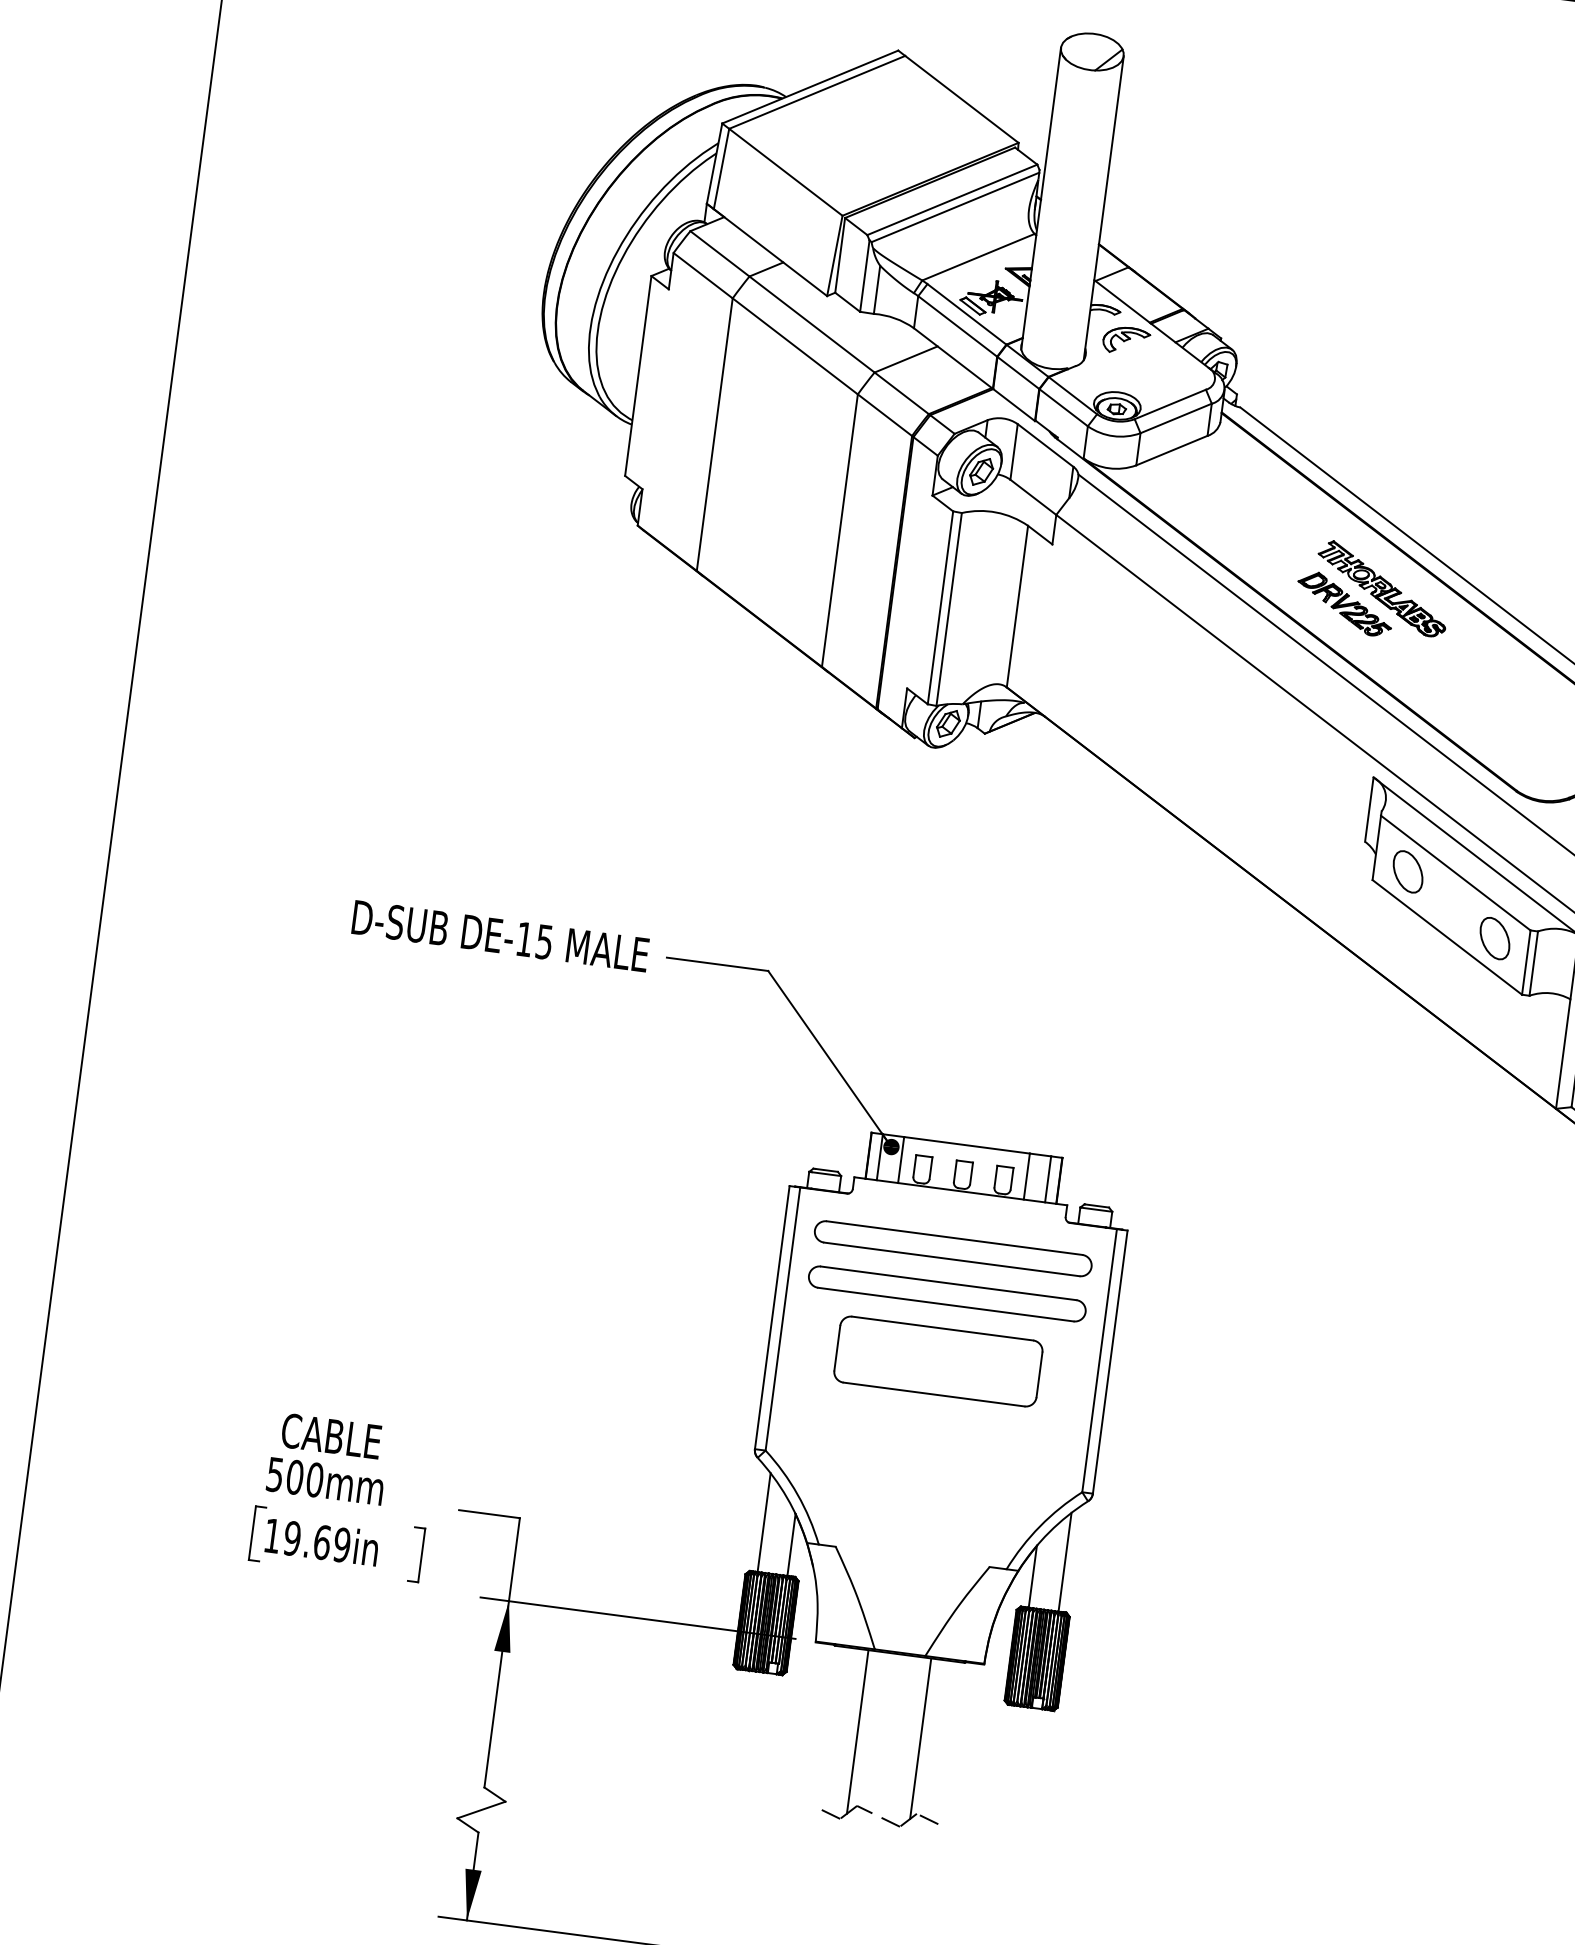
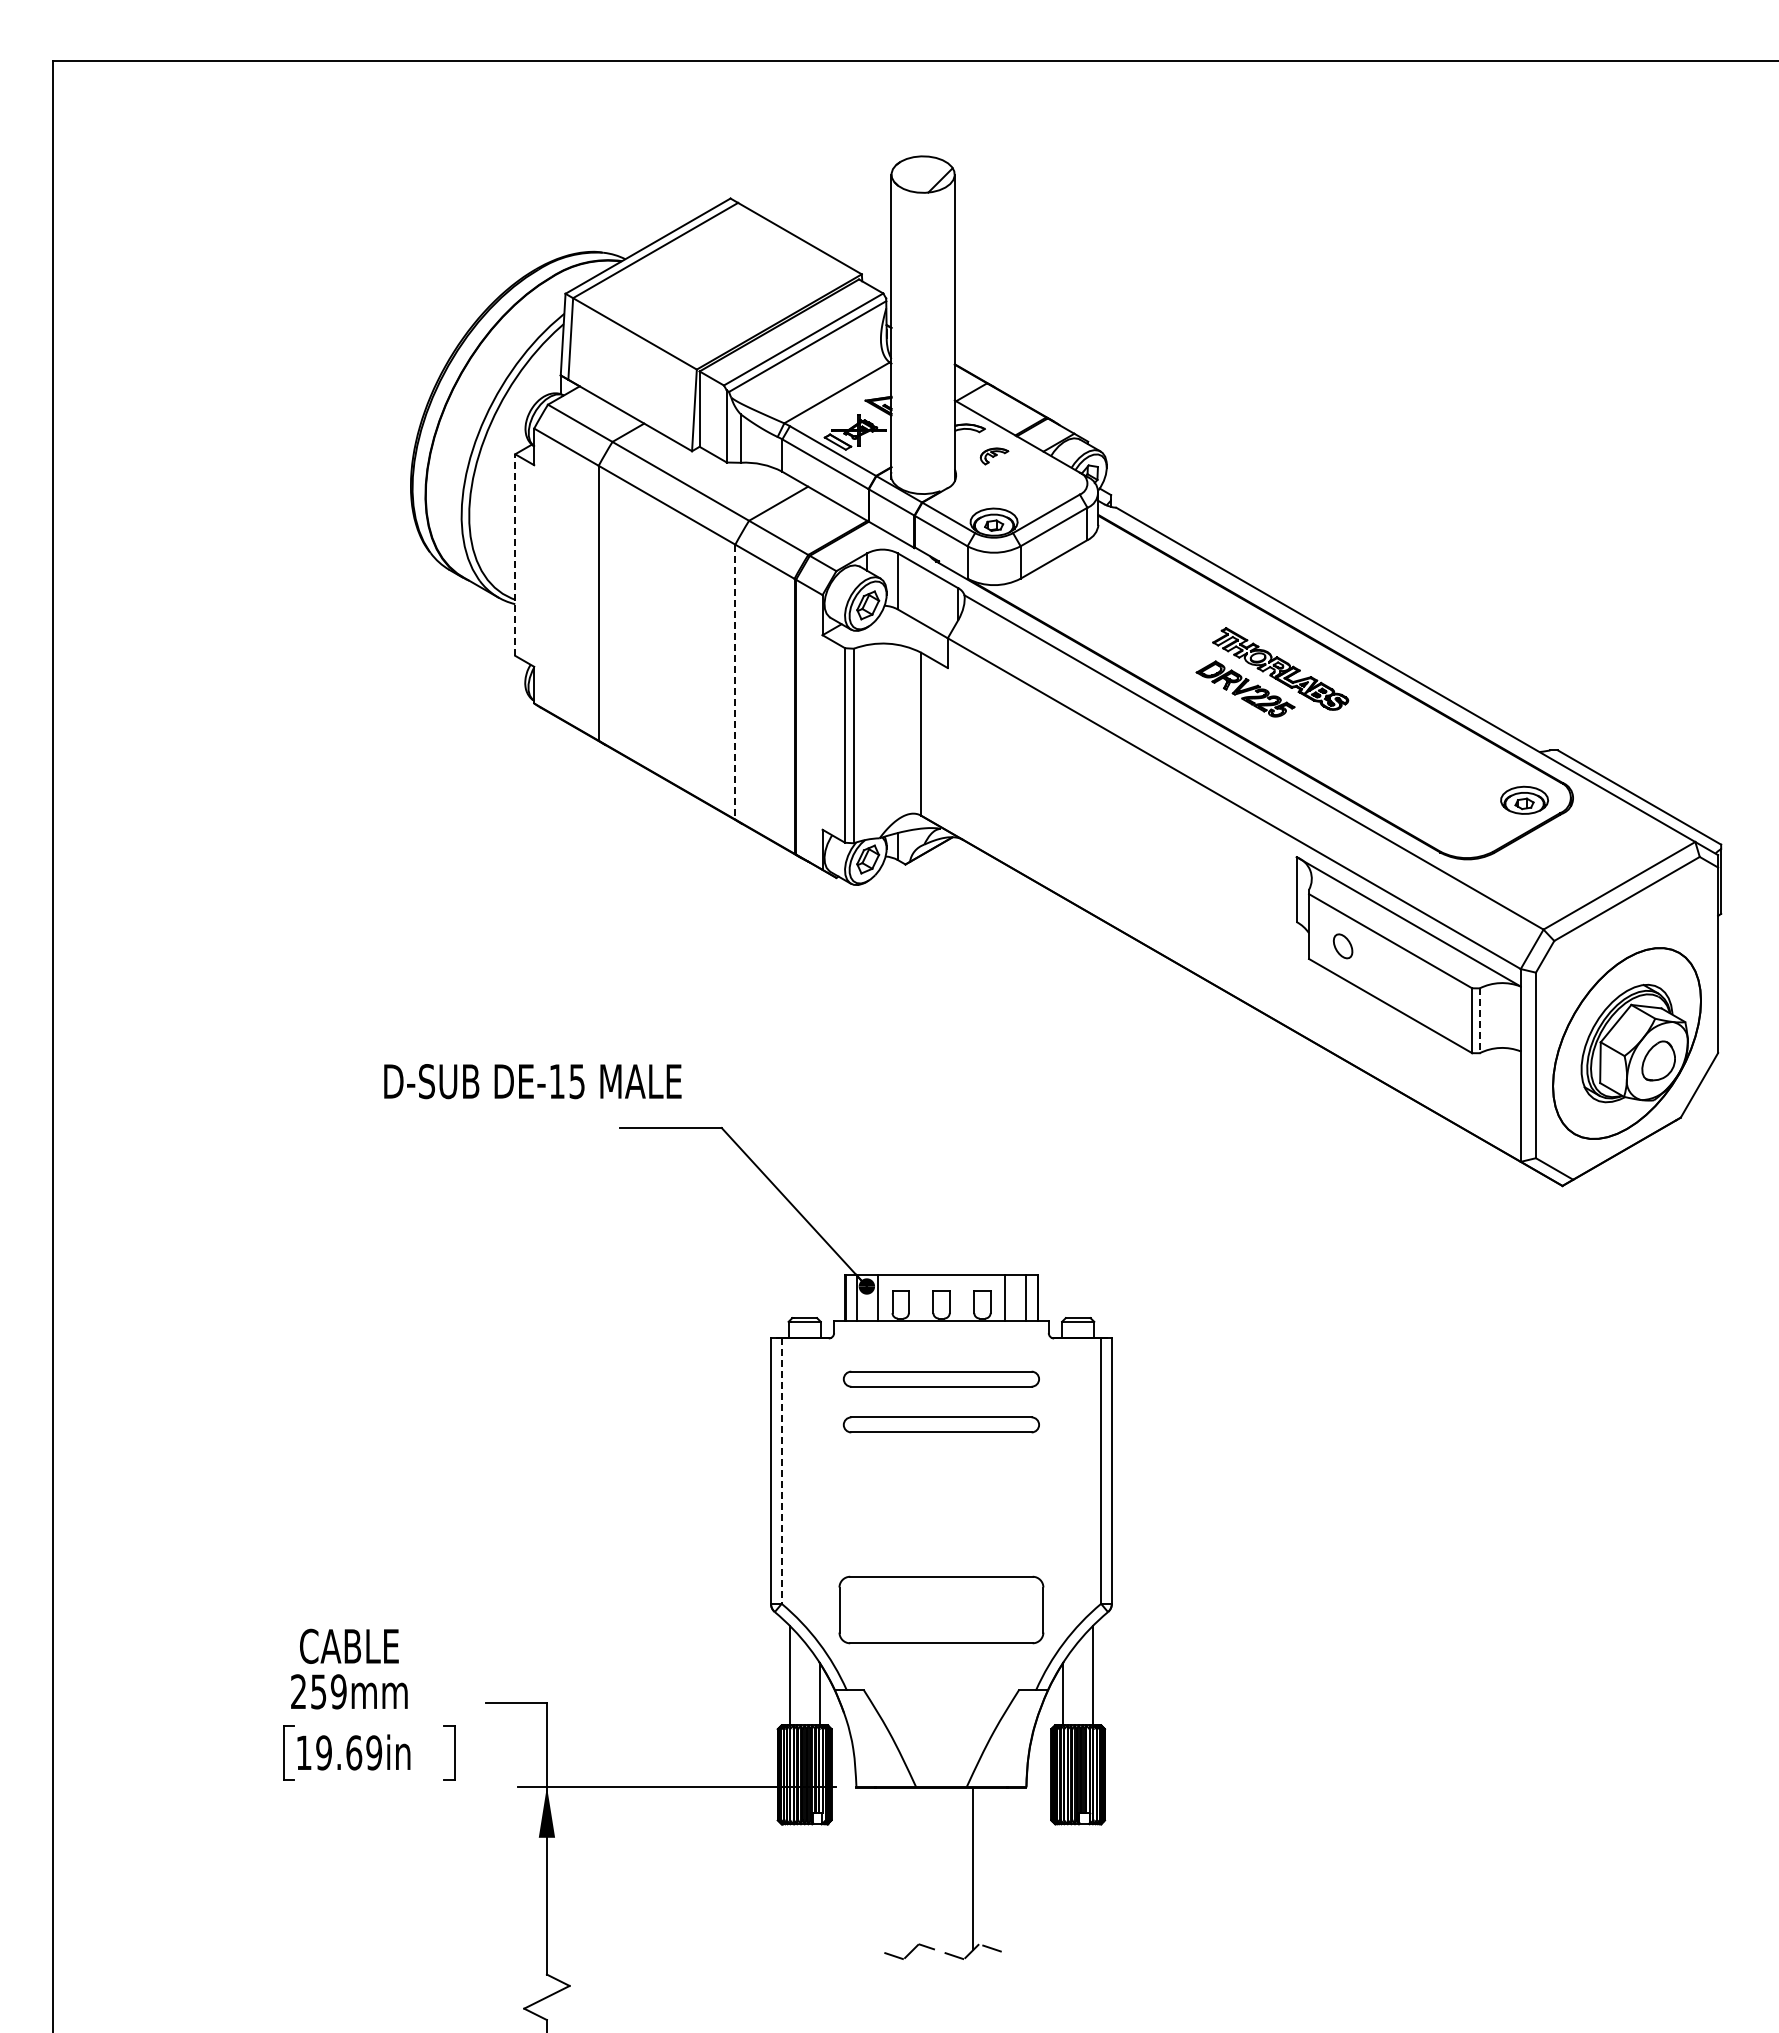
part: (1126, 340) -> (994, 456), size x0.6
line: (638, 376) -> (515, 555), solid -> dashed
line: (840, 531) -> (735, 682), solid -> dashed
part: (1407, 872) -> (1342, 946), size x0.6
text: (500, 936) -> (532, 1081), moved
part: (1494, 937) -> (1437, 1000), removed
line: (1533, 964) -> (1479, 1021), solid -> dashed
part: (953, 1248) -> (941, 1378), size x0.7
part: (947, 1293) -> (941, 1424), size x0.7
line: (782, 1319) -> (781, 1471), solid -> dashed
part: (938, 1361) -> (941, 1609), moved
text: (294, 1477) -> (318, 1691), 500mm -> 259mm
line: (857, 1731) -> (909, 1870), removed

